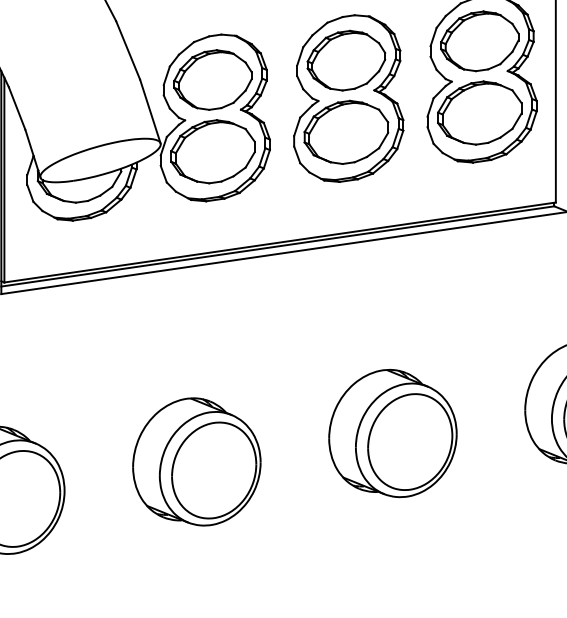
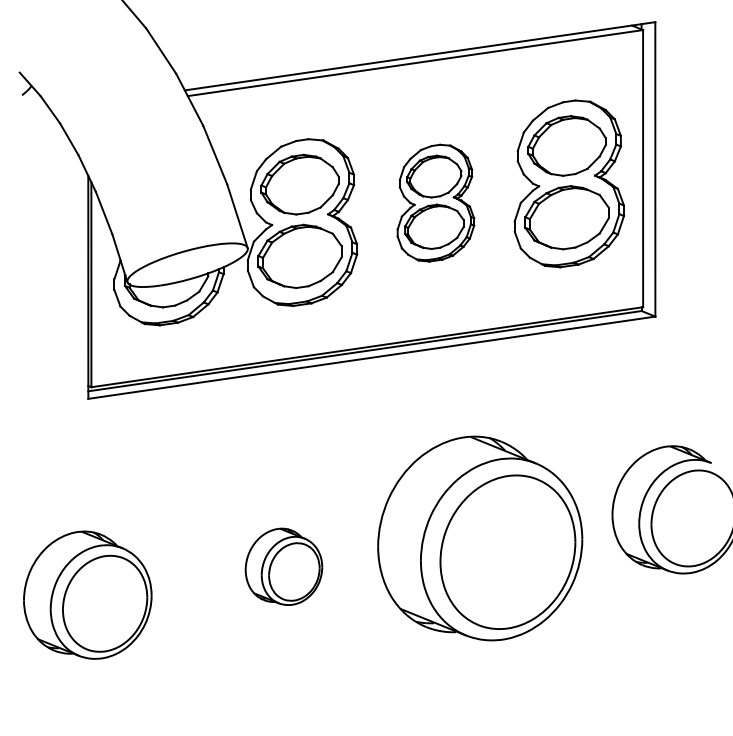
part: (348, 97) -> (435, 202), size x0.7
part: (392, 432) -> (479, 537), size x1.6
part: (196, 461) -> (283, 566), size x0.6

